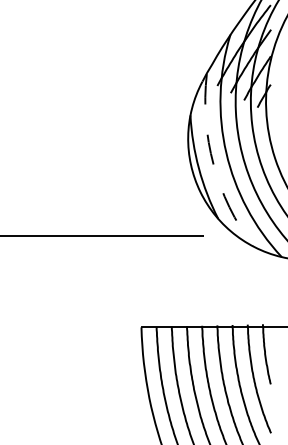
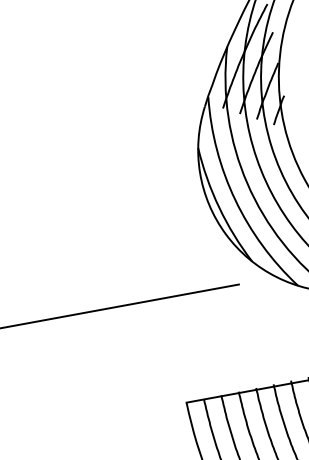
arc: (213, 164) -> (235, 199), dashed -> solid

